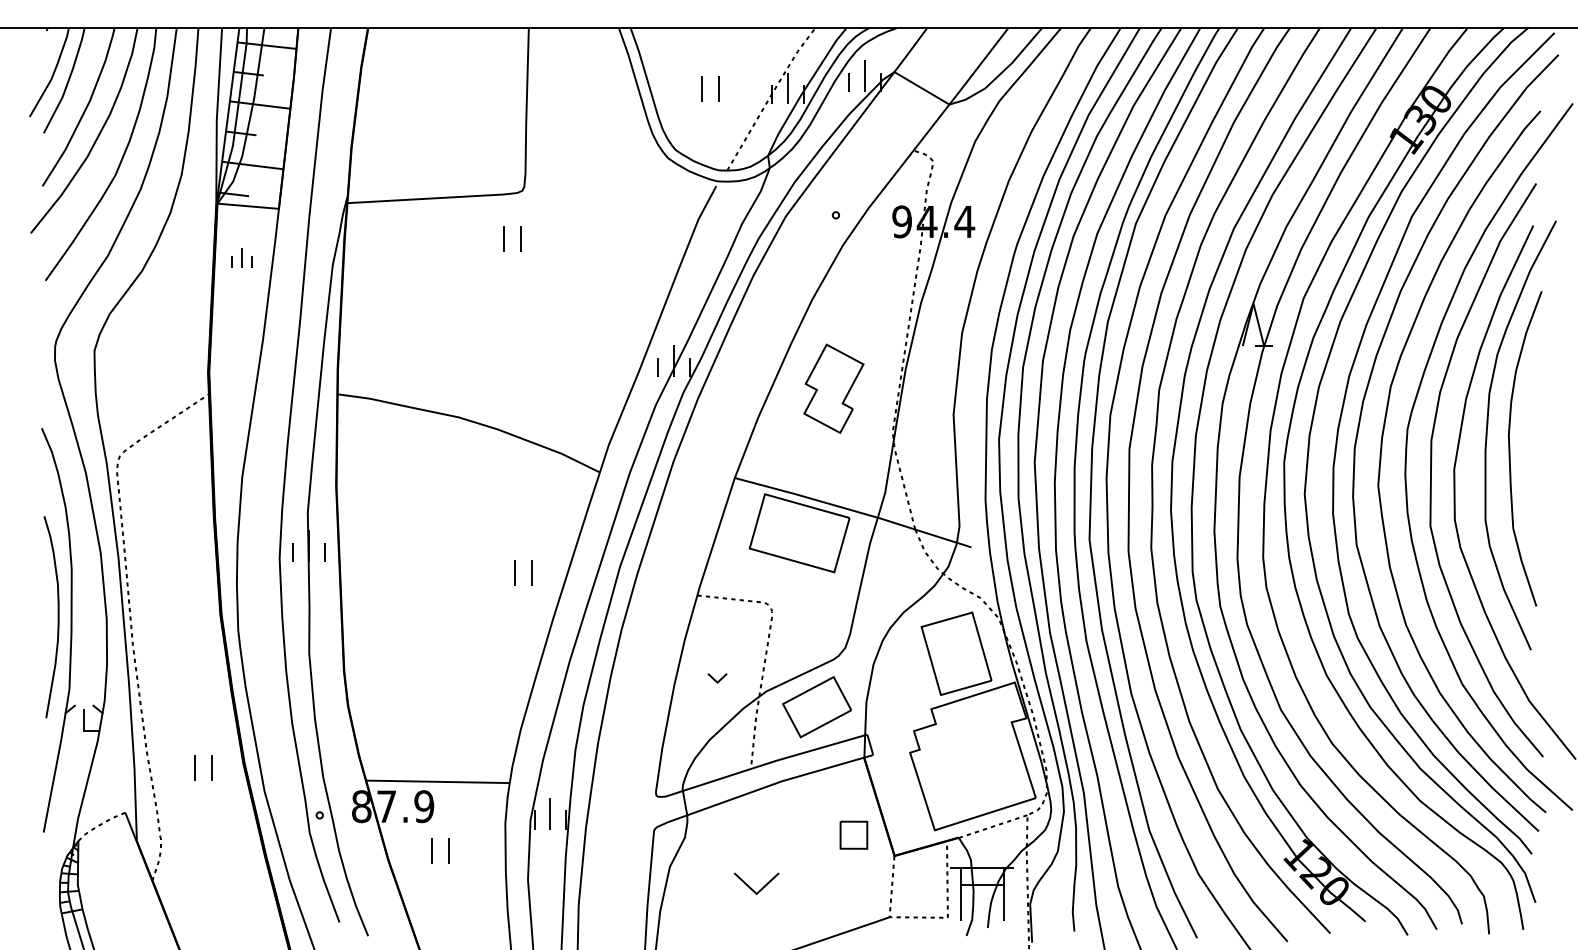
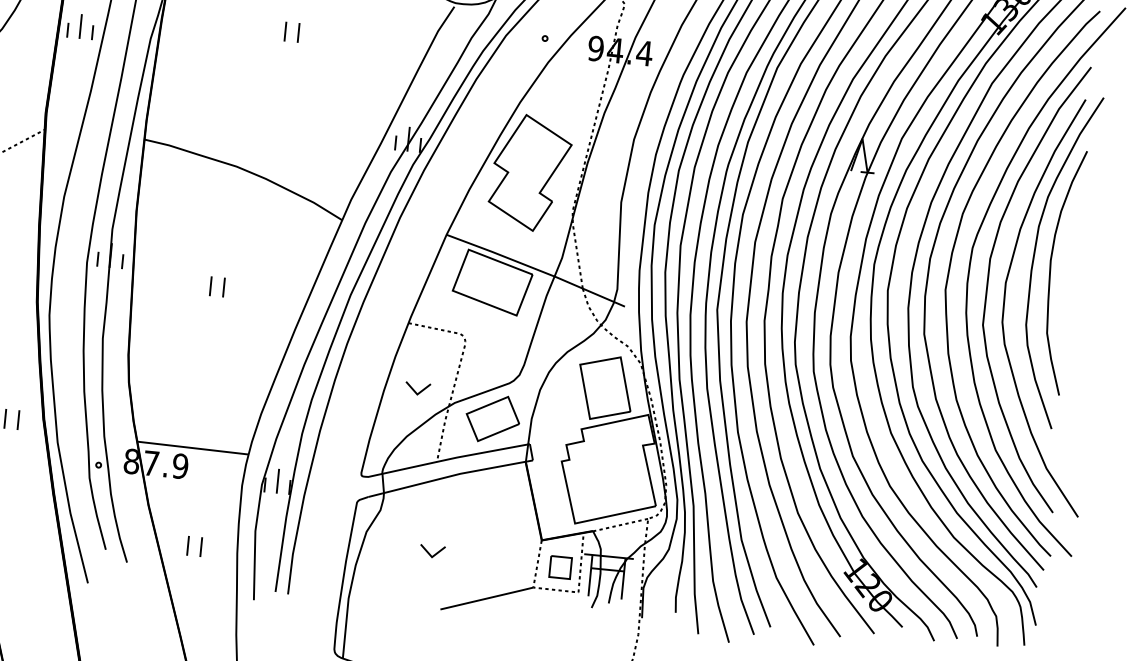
part: (241, 257) -> (80, 26), size x1.67
part: (833, 388) -> (530, 172), size x1.67
part: (515, 572) -> (210, 285), moved
part: (717, 678) -> (417, 389), size x1.67
part: (853, 834) -> (560, 566), moved
part: (432, 850) -> (188, 545), moved
part: (756, 883) -> (432, 551), size x0.71

